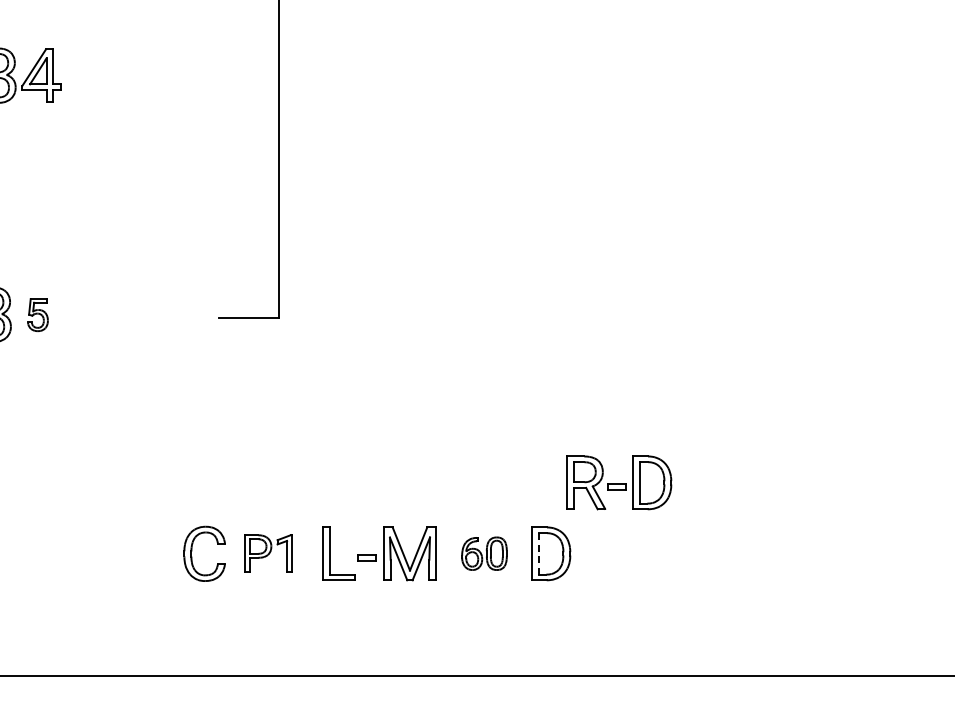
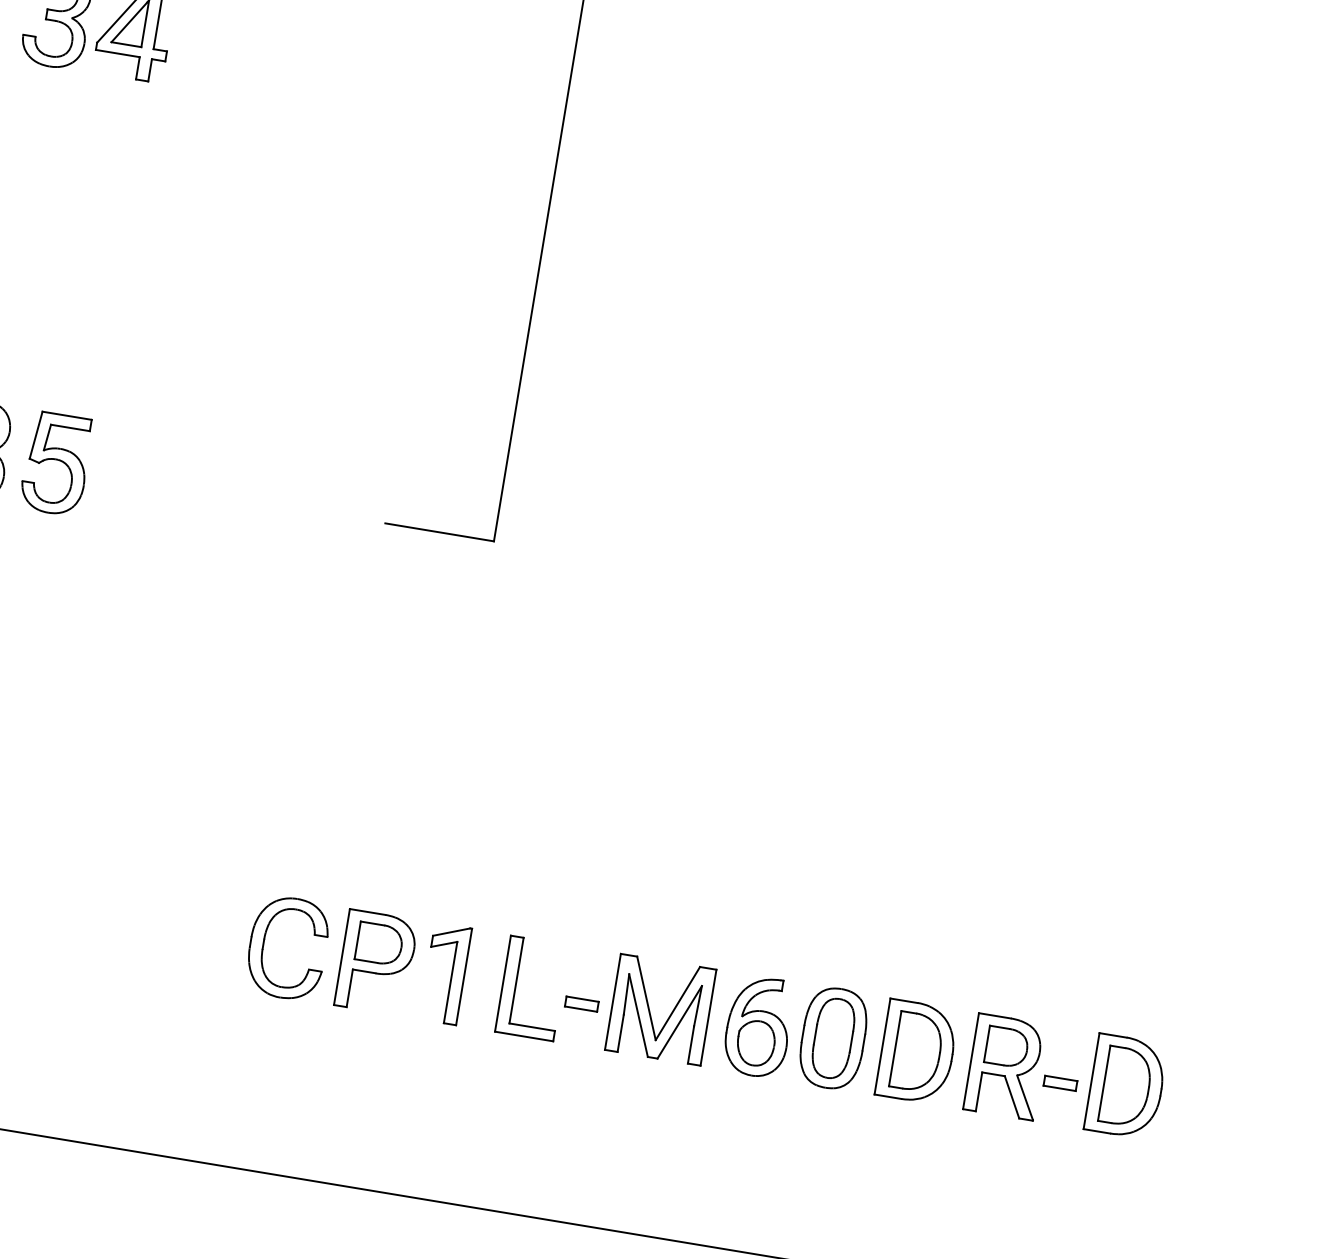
part: (37, 314) -> (55, 462), size x1.67
part: (619, 482) -> (1066, 1076), moved
part: (268, 553) -> (403, 966), size x1.43
part: (484, 553) -> (796, 1031), size x1.67
line: (539, 553) -> (896, 1048), dashed -> solid

